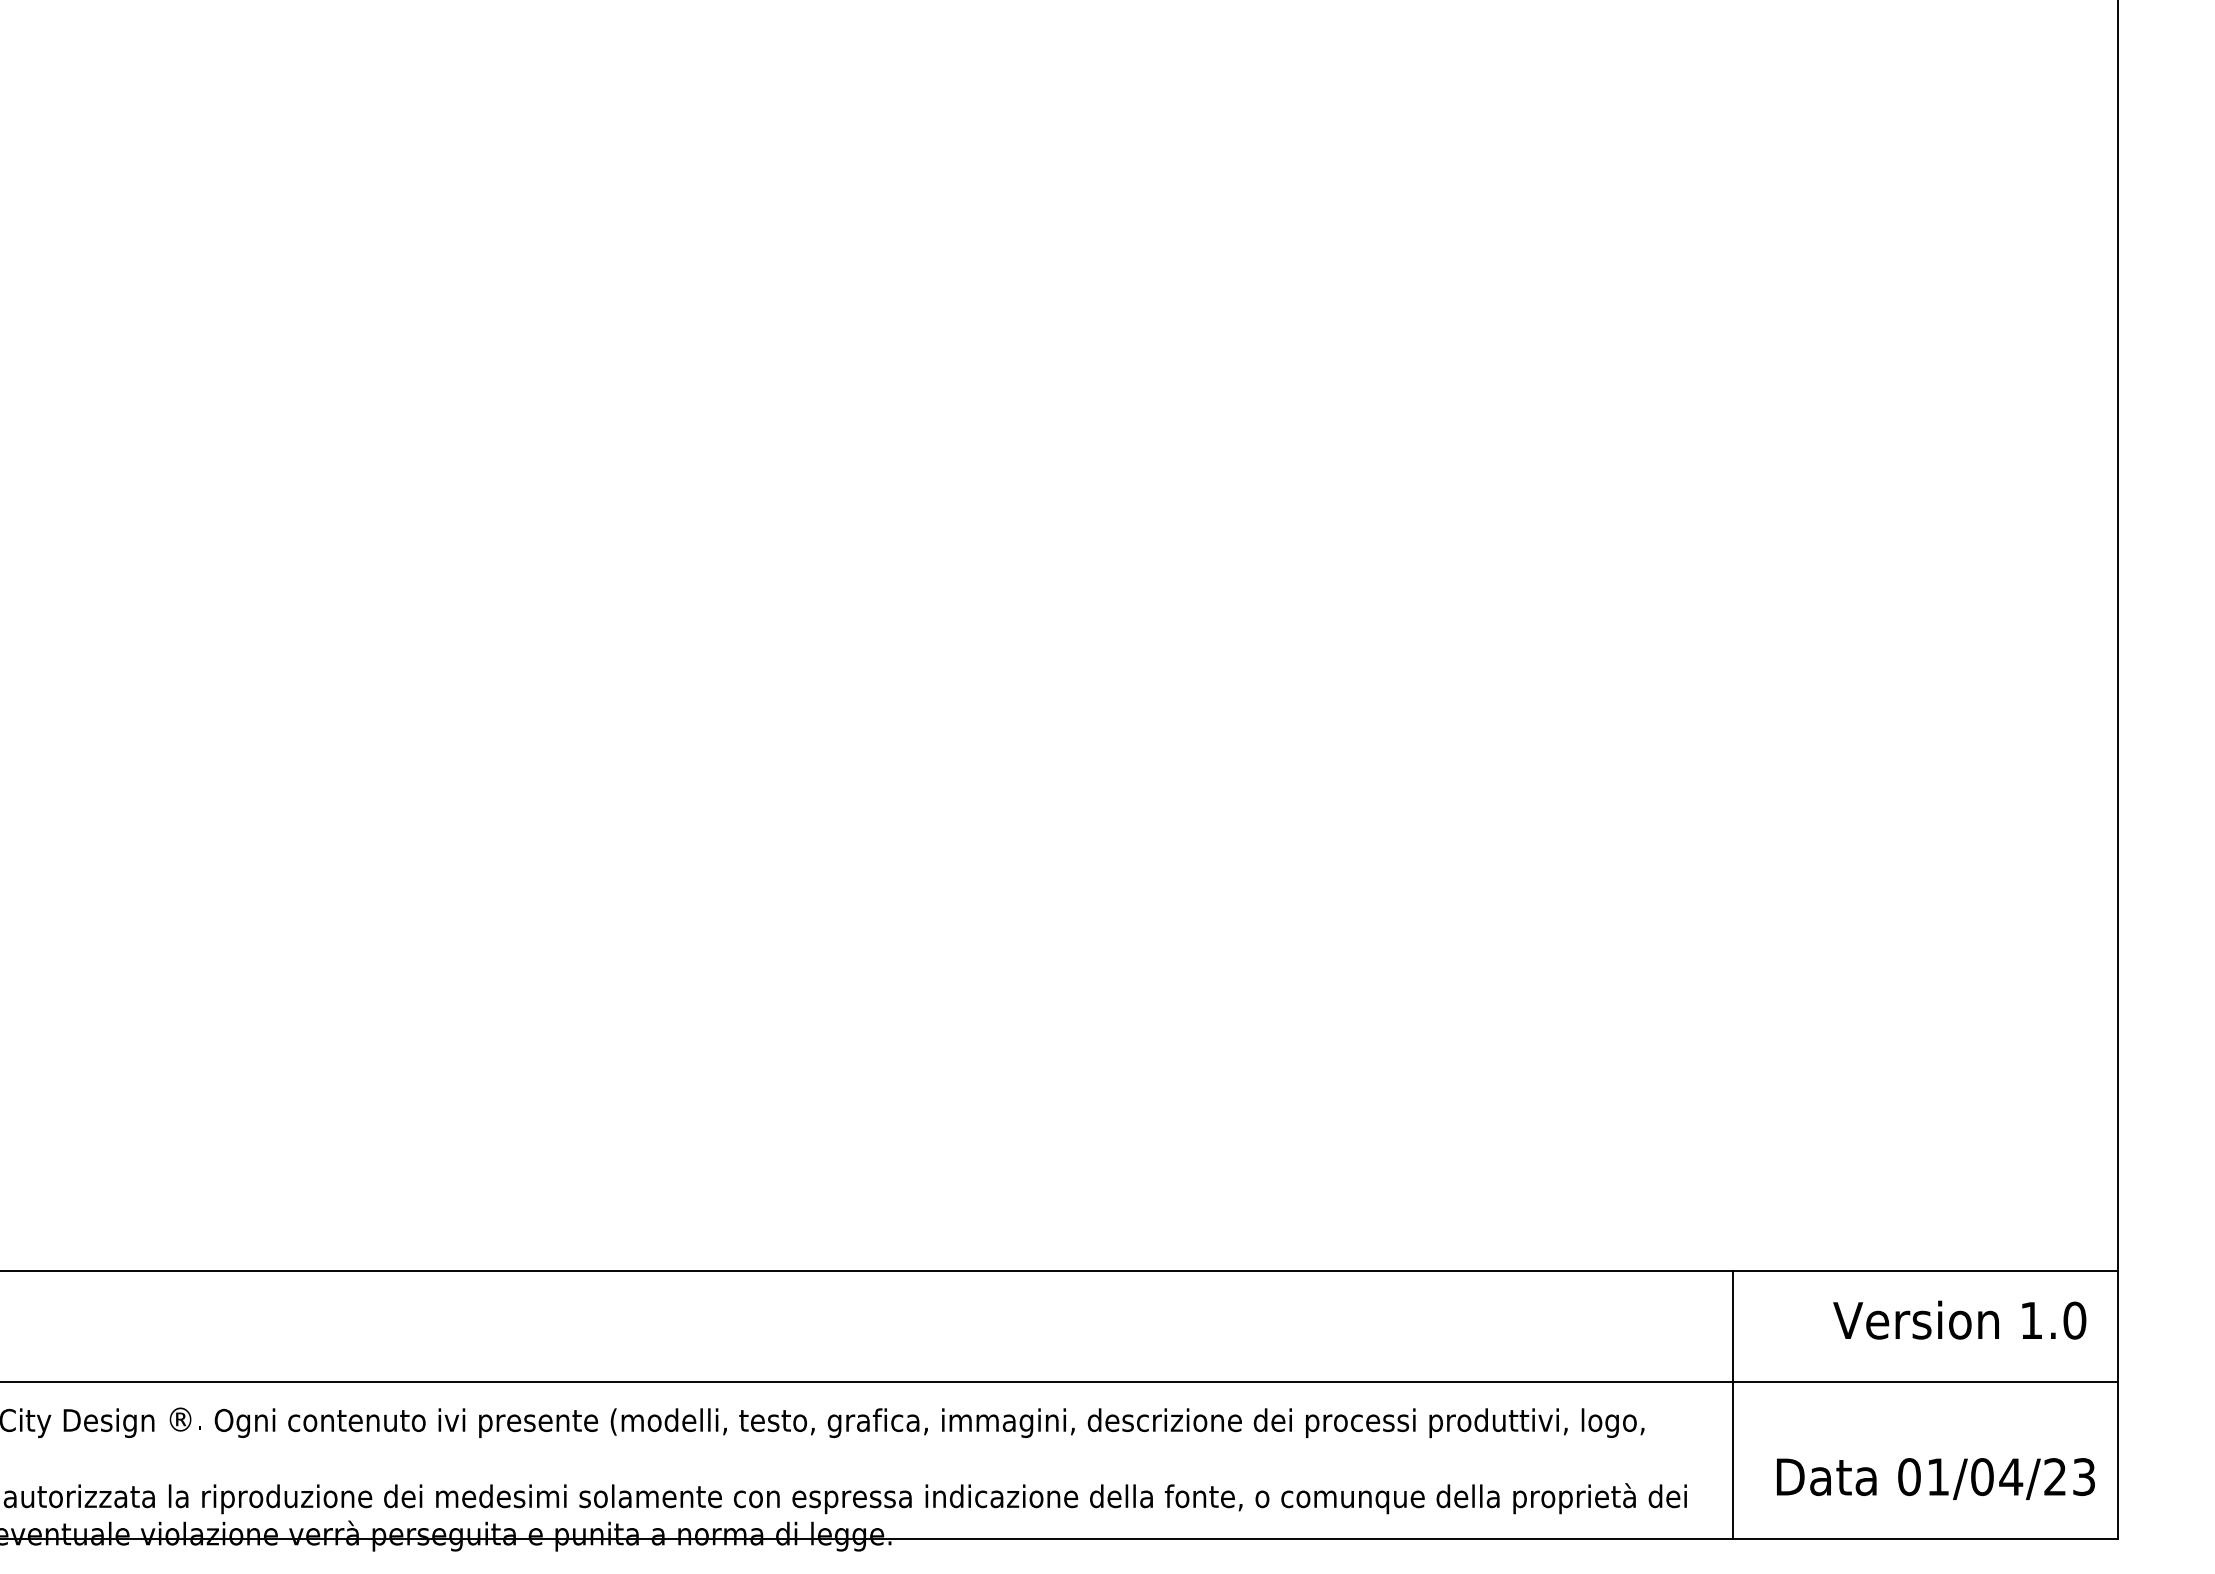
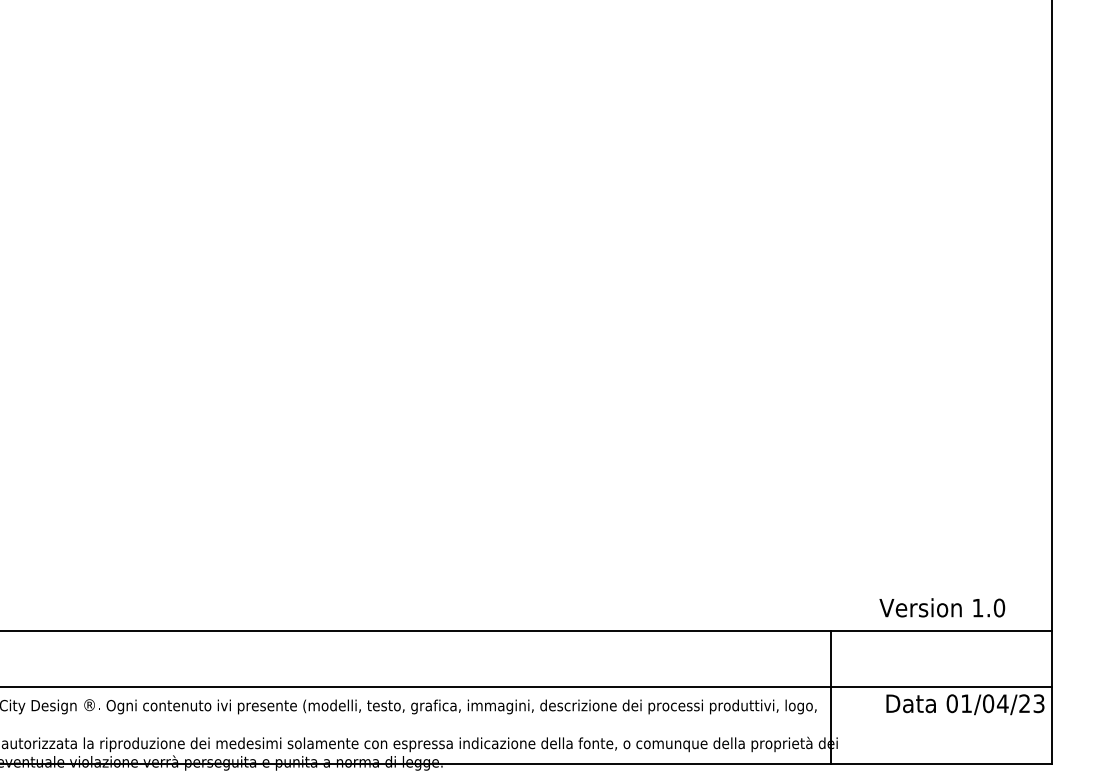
text: (1960, 1319) -> (942, 607), moved
line: (1732, 1404) -> (830, 697), moved
text: (1936, 1478) -> (965, 704), moved

